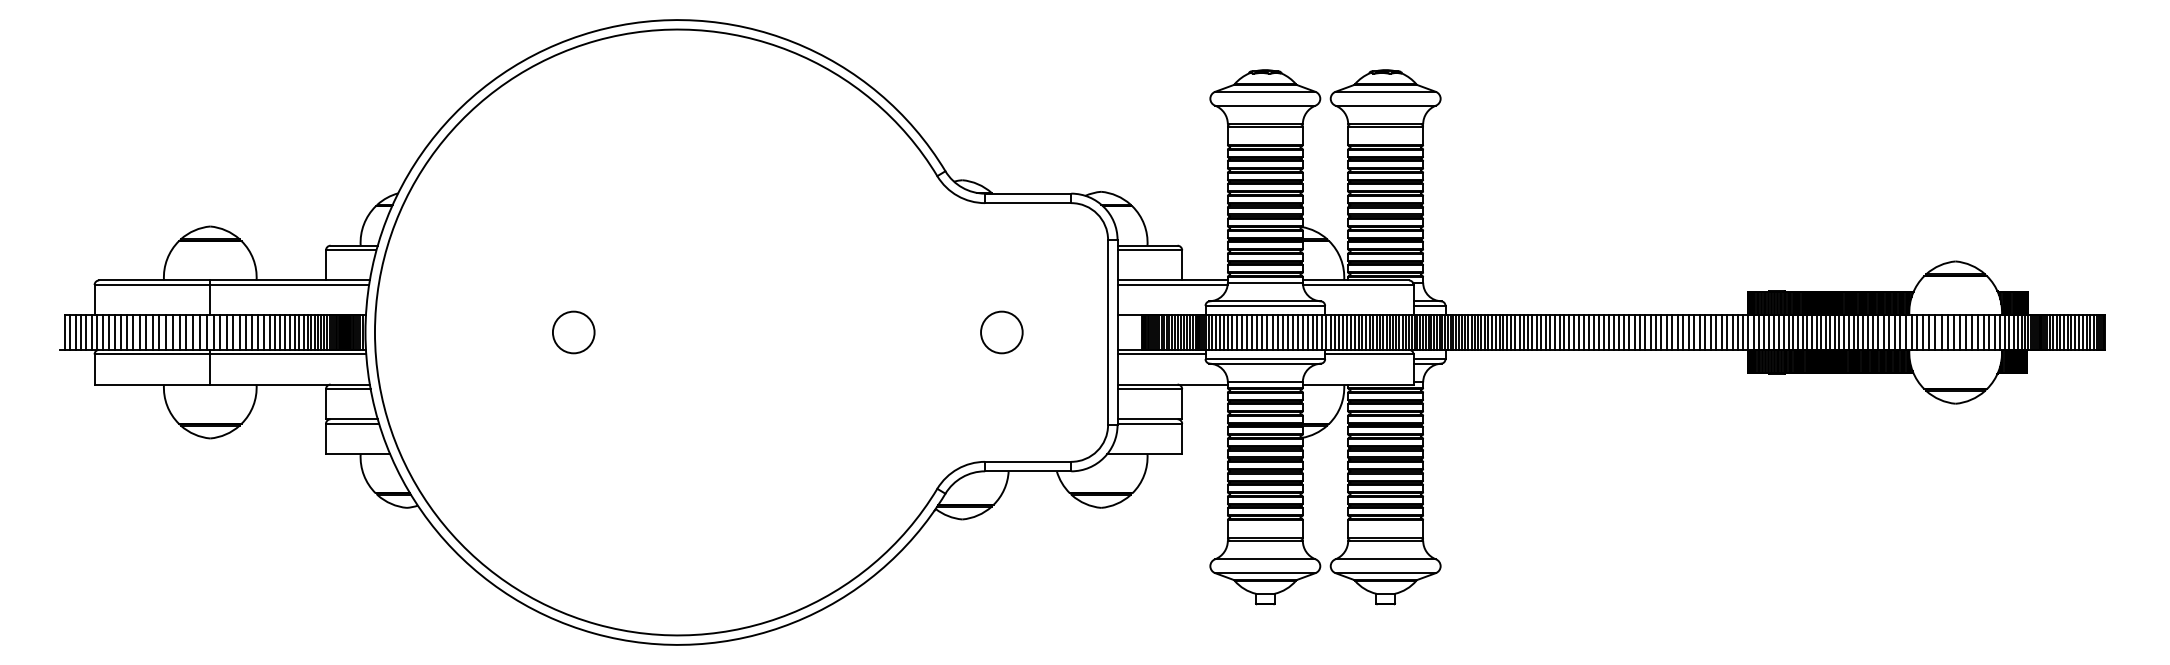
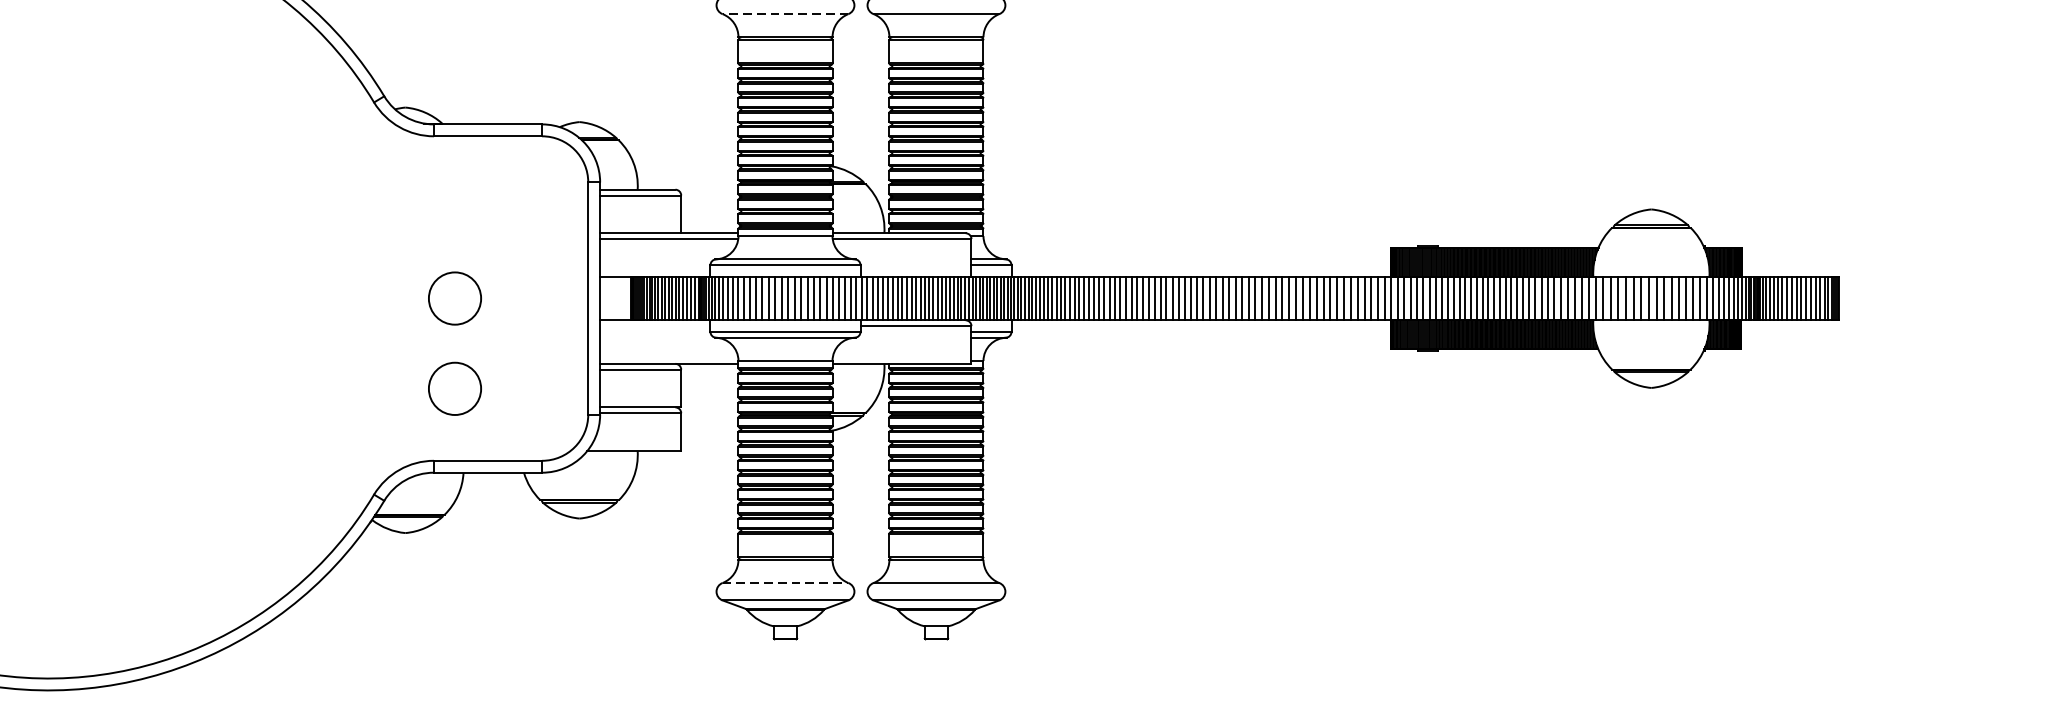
line: (1264, 105) -> (784, 13), solid -> dashed
line: (1161, 354) -> (655, 326), removed
circle: (1001, 404) -> (454, 388), added
line: (1265, 559) -> (785, 583), solid -> dashed

